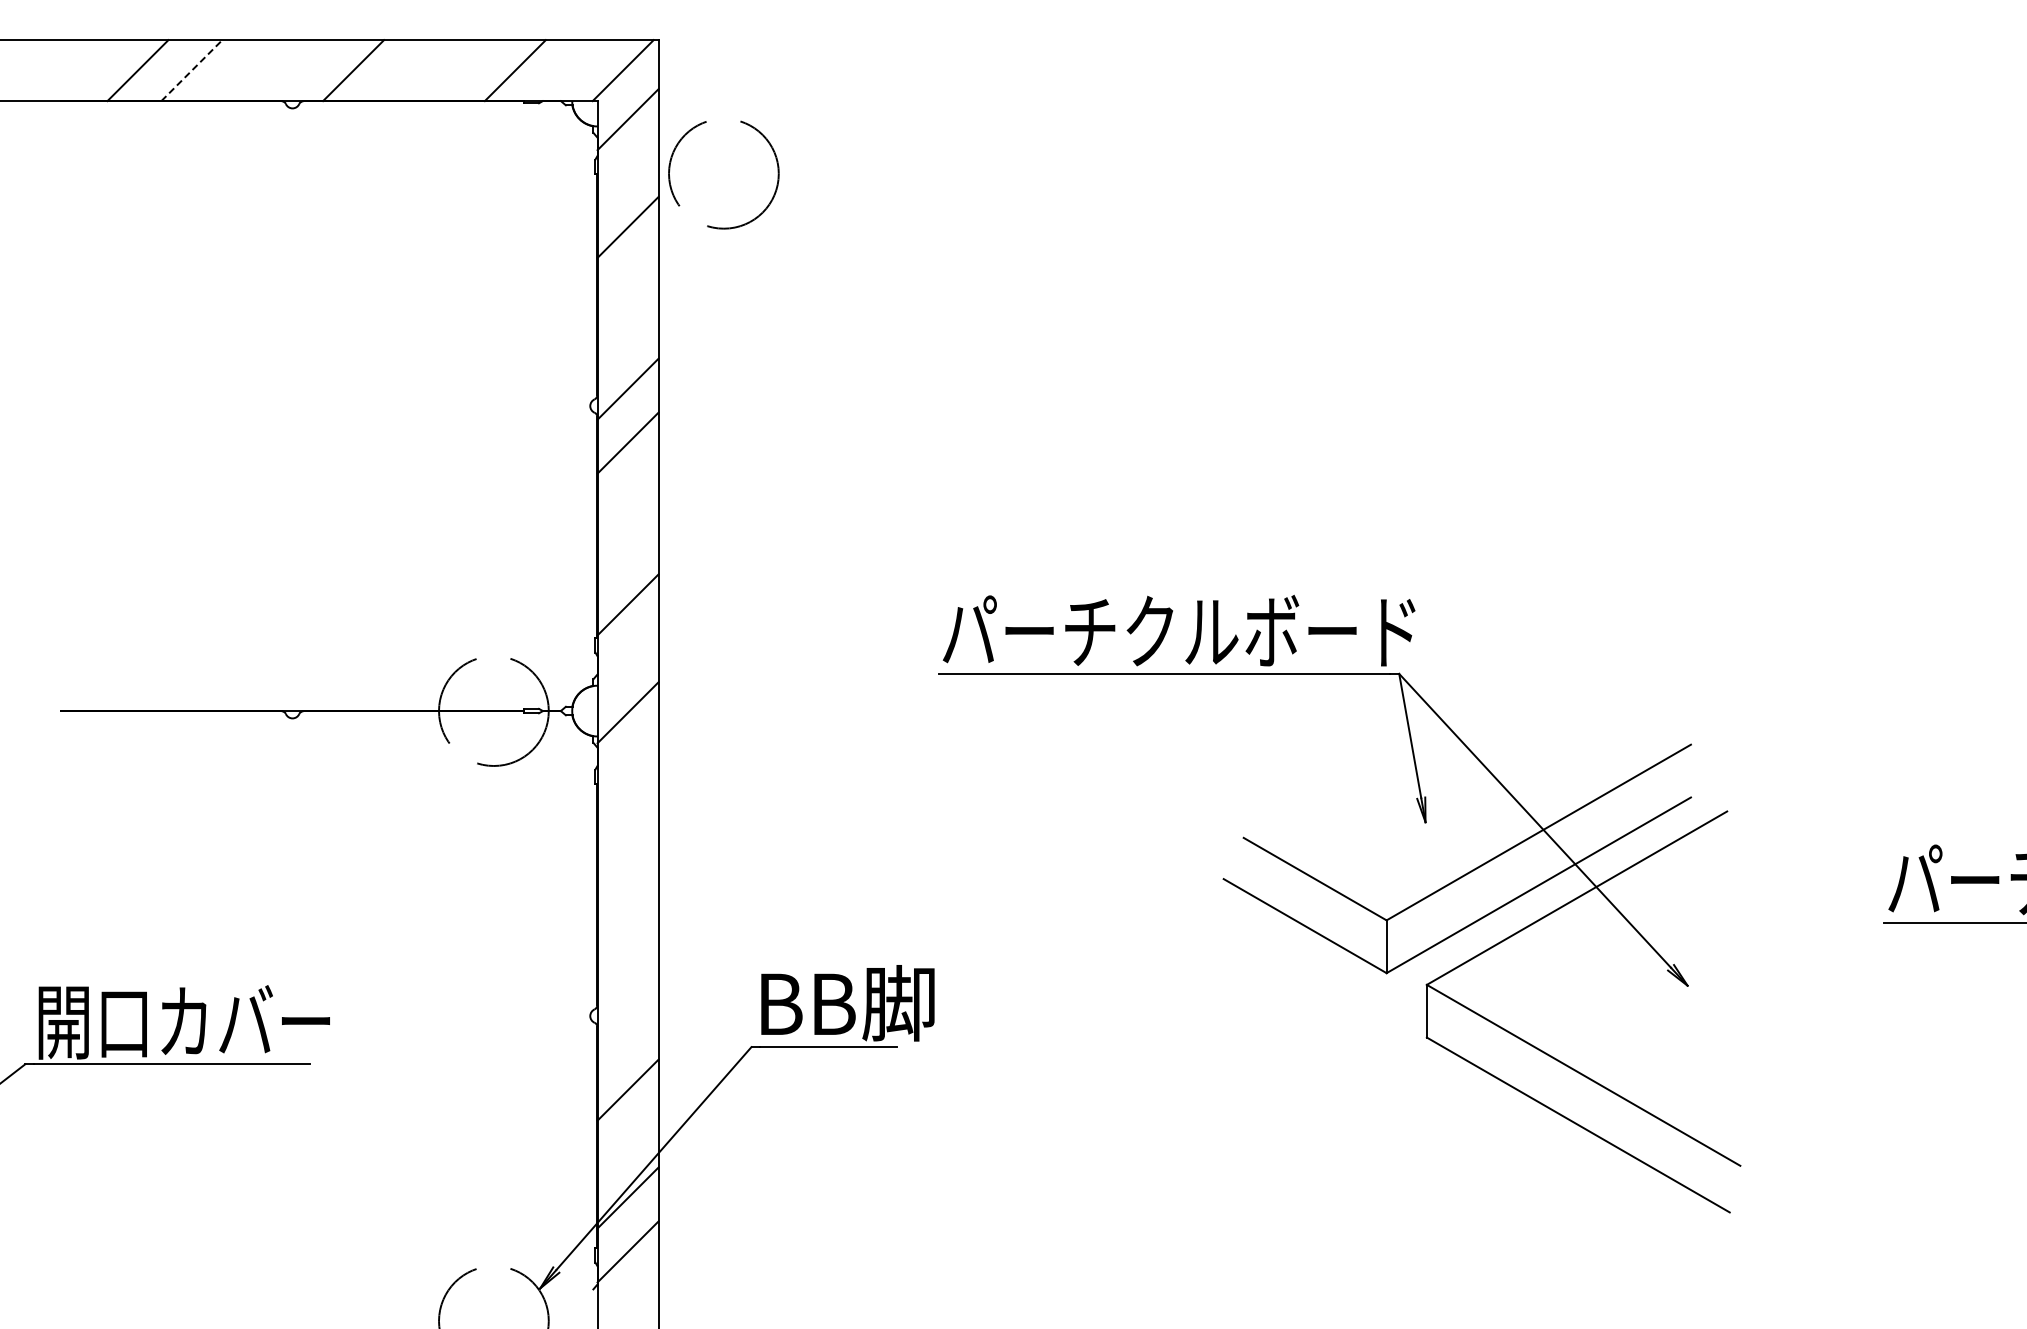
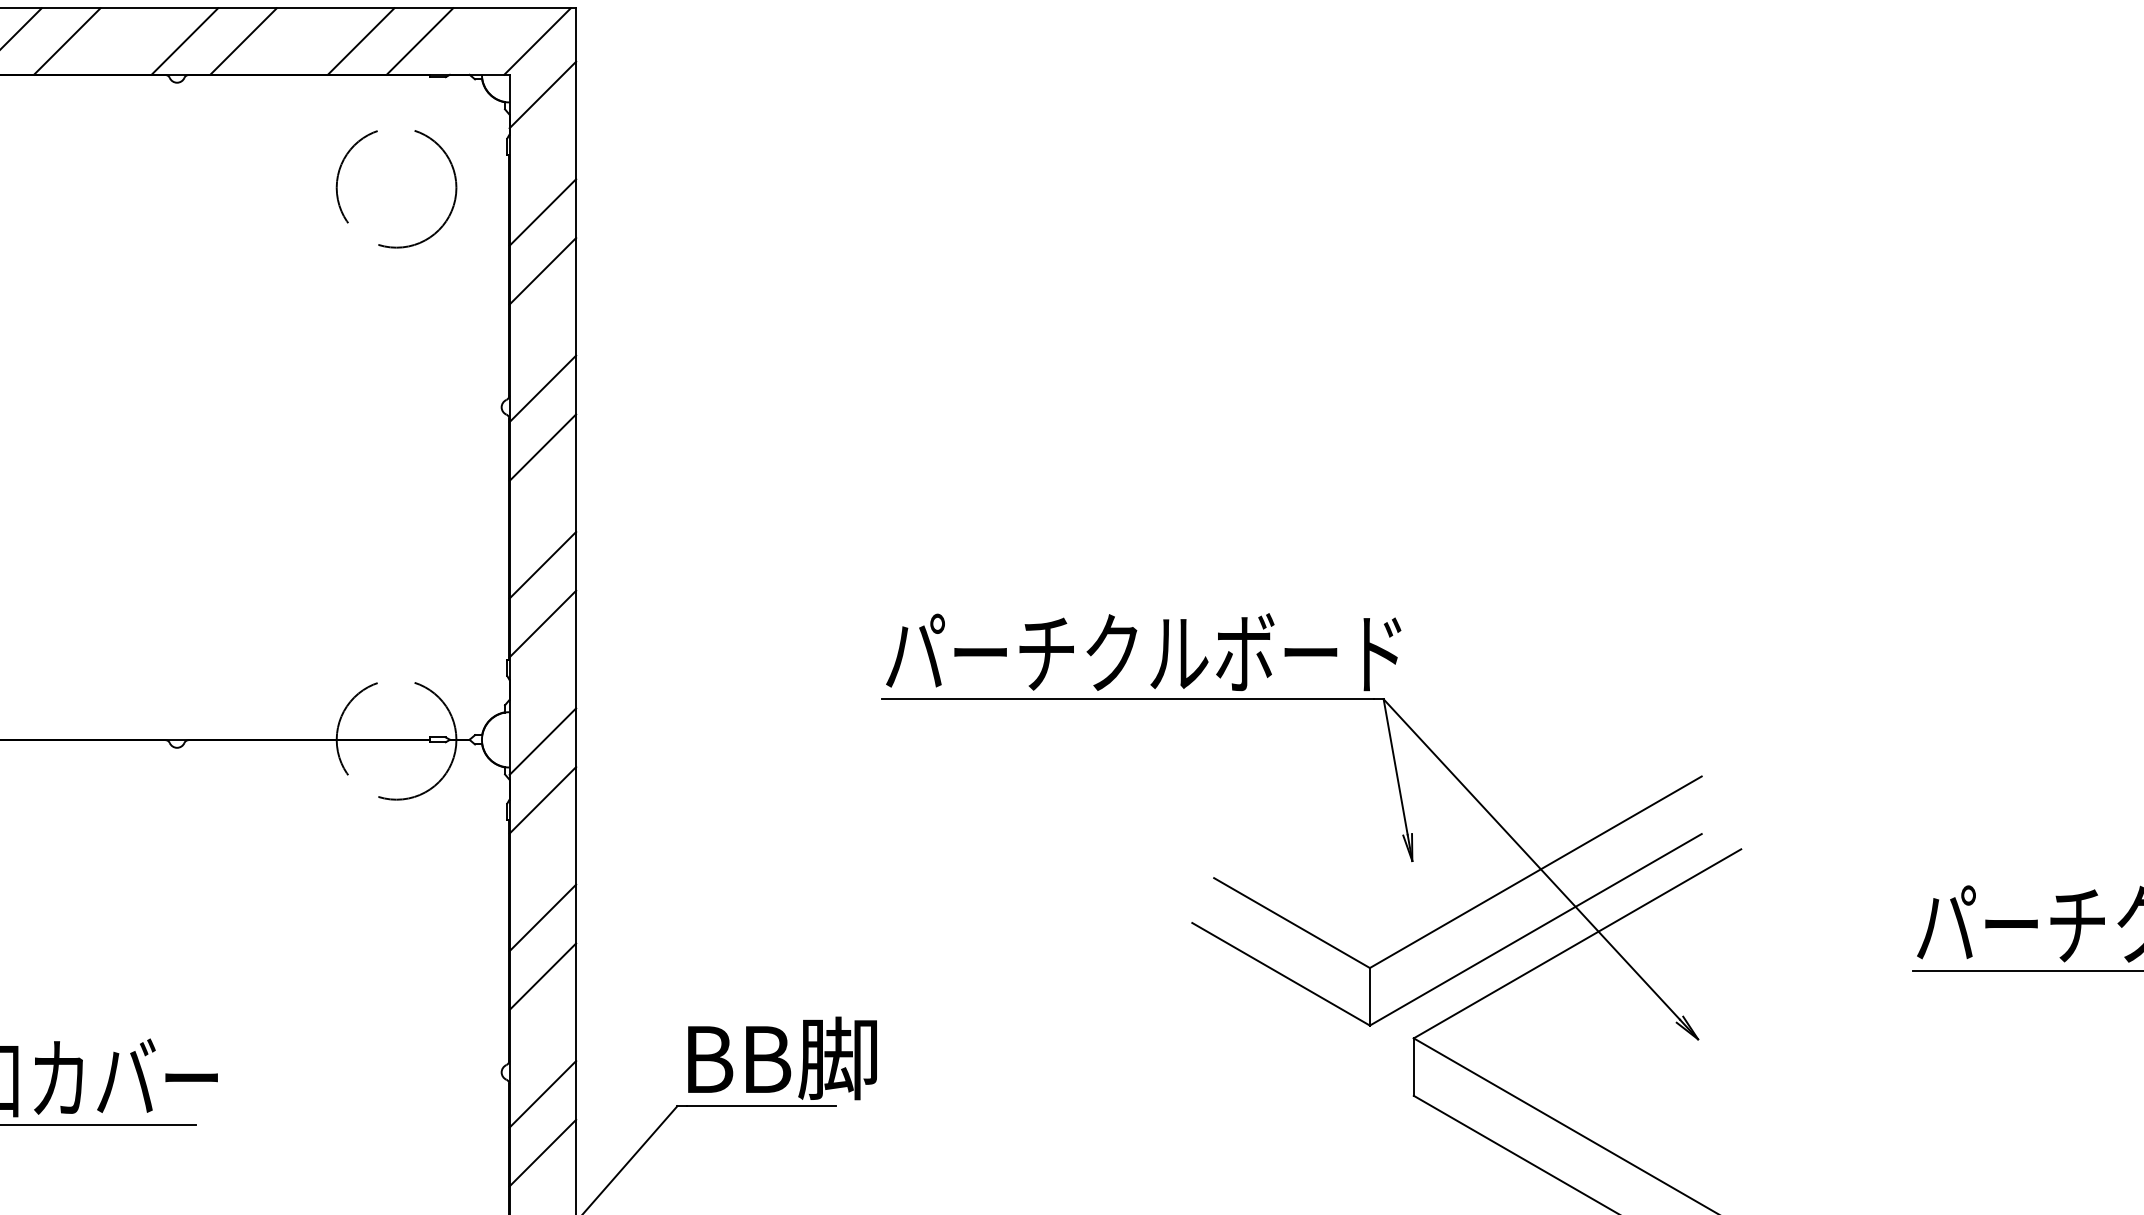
line: (192, 70) -> (67, 41), dashed -> solid
line: (299, 70) -> (184, 41), added
line: (460, 70) -> (360, 41), added
circle: (723, 174) -> (396, 188), moved
line: (627, 280) -> (542, 270), added
line: (627, 550) -> (542, 564), added
line: (627, 766) -> (542, 800), added
line: (627, 873) -> (542, 916), added
line: (627, 927) -> (542, 975), added
line: (627, 1035) -> (542, 1093), added

